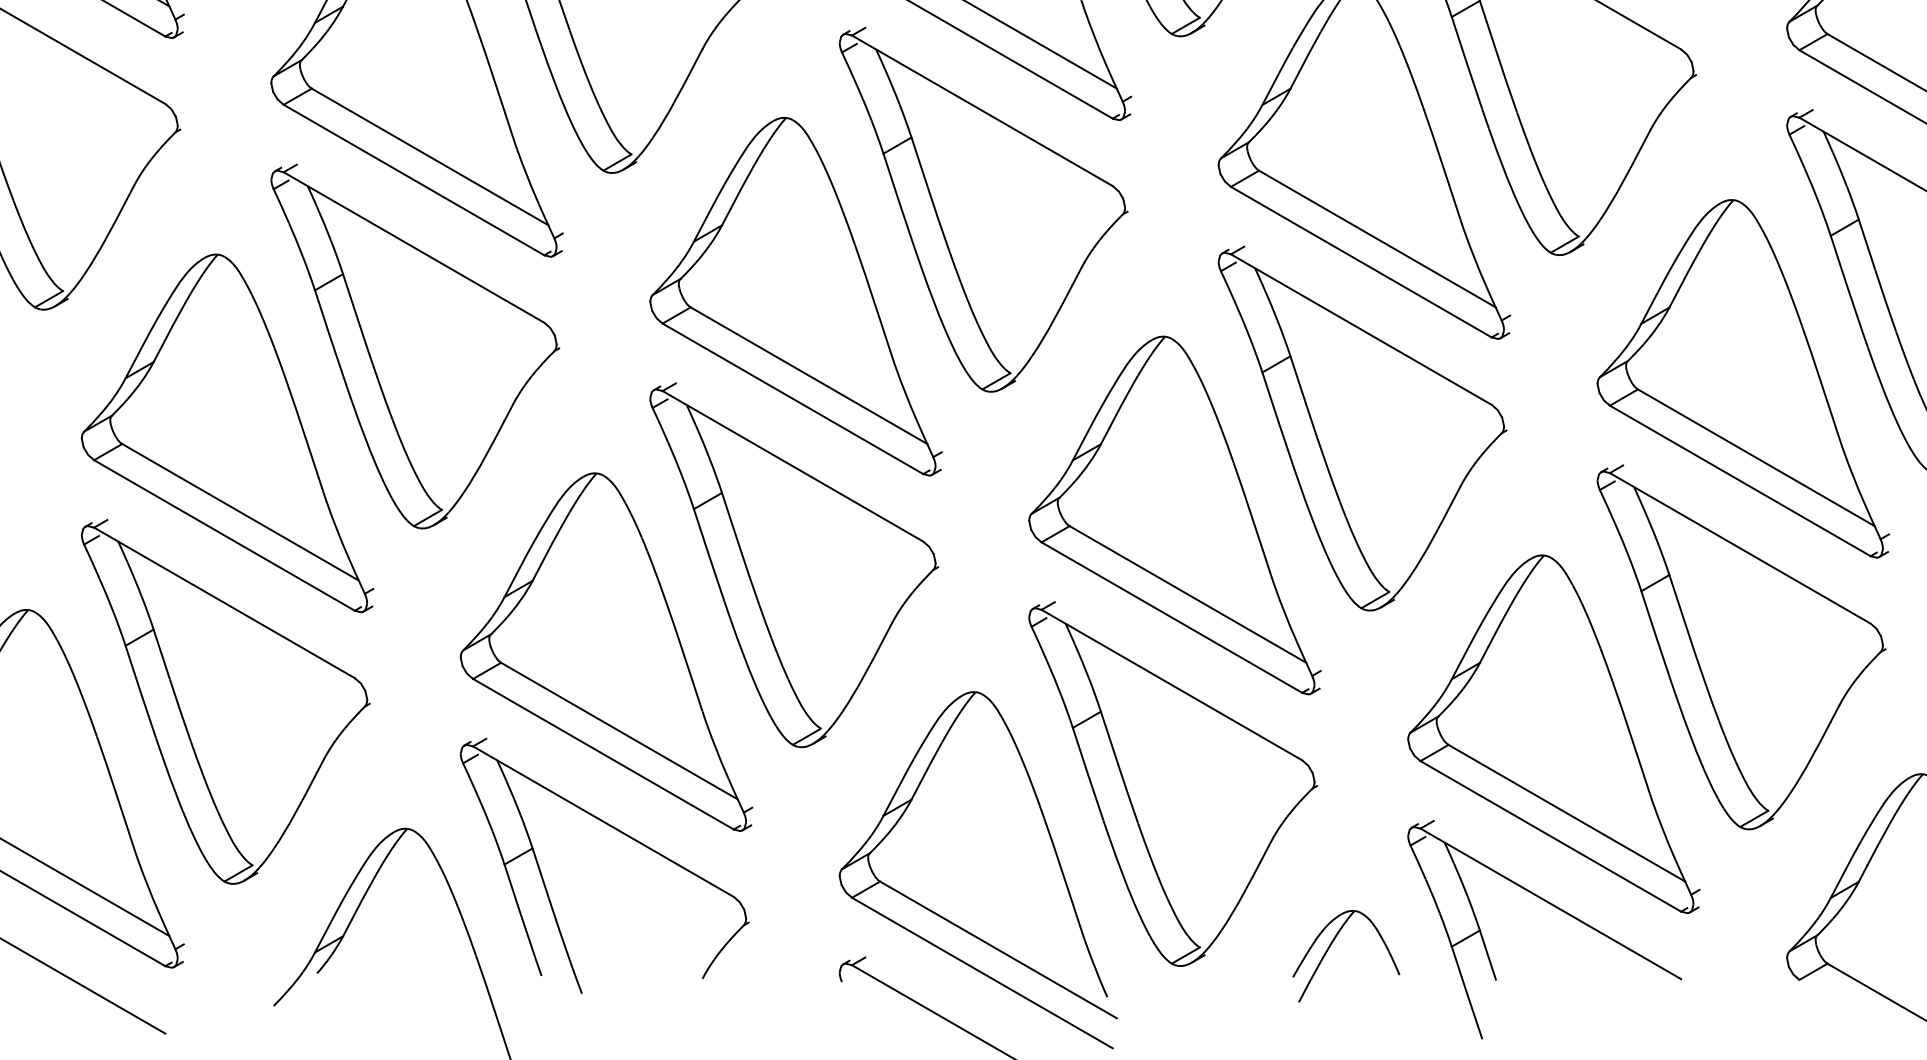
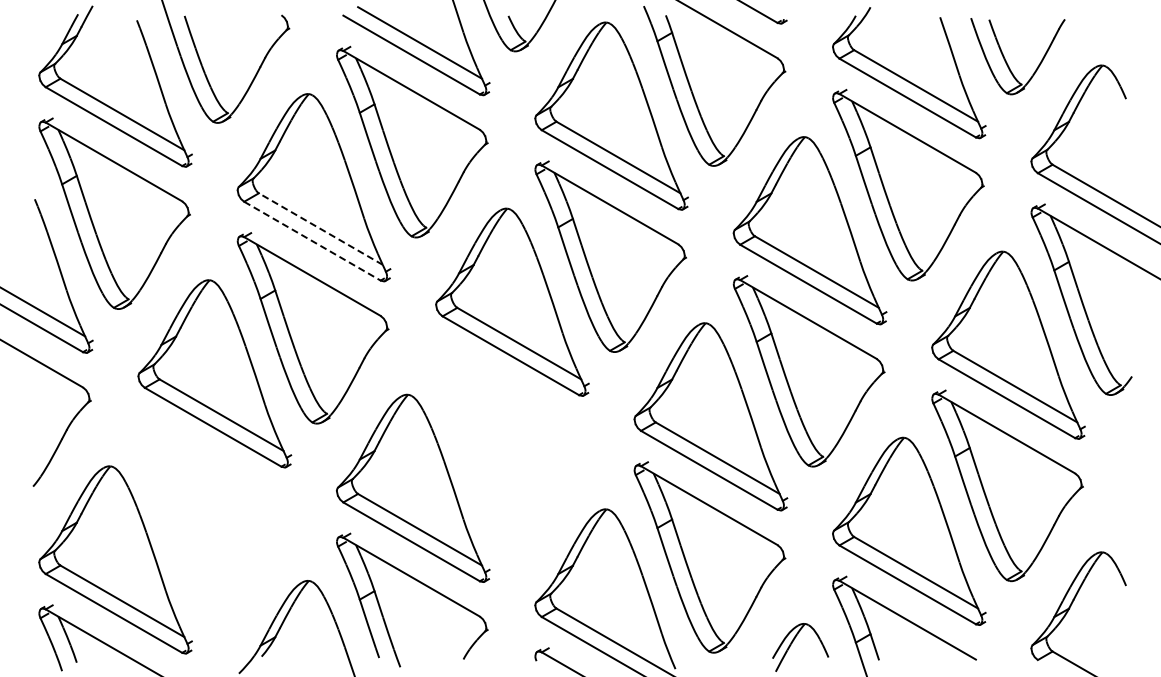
line: (429, 157) -> (320, 229), solid -> dashed
line: (414, 180) -> (312, 241), solid -> dashed
part: (794, 564) -> (511, 442), removed
part: (225, 701) -> (213, 514), removed

